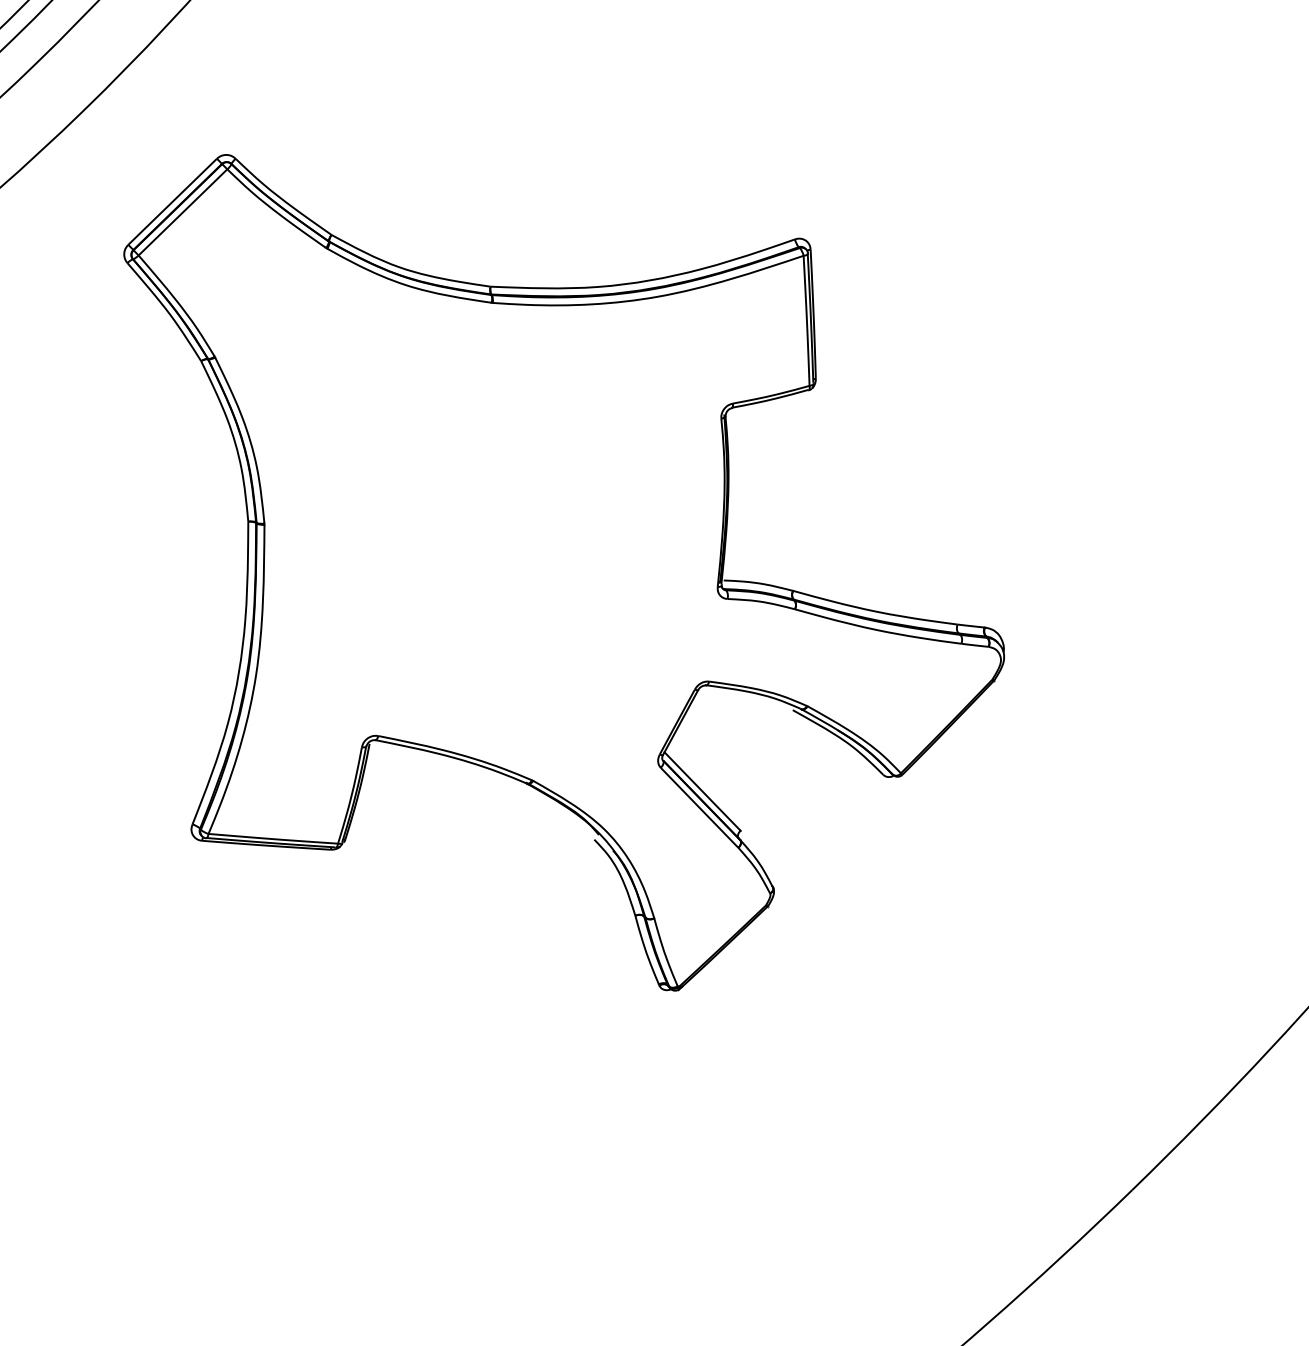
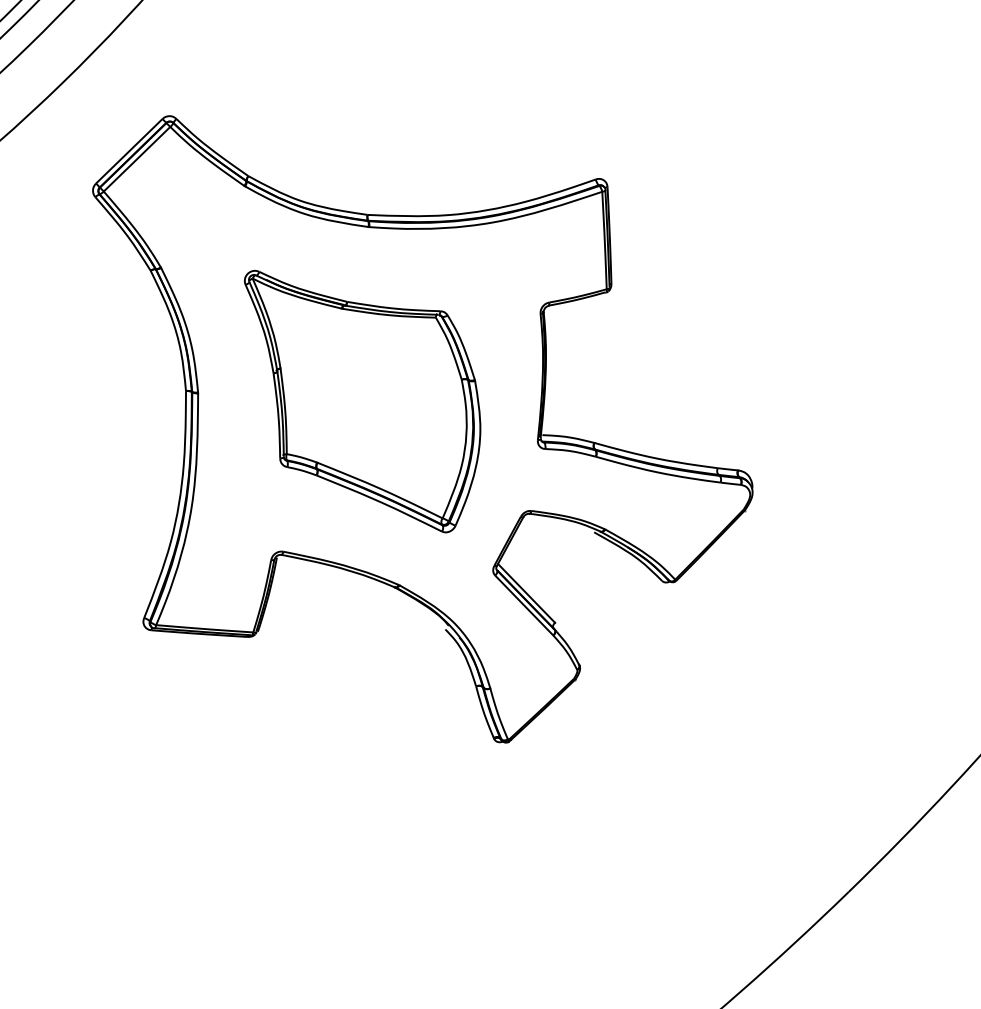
part: (483, 535) -> (362, 401), added

